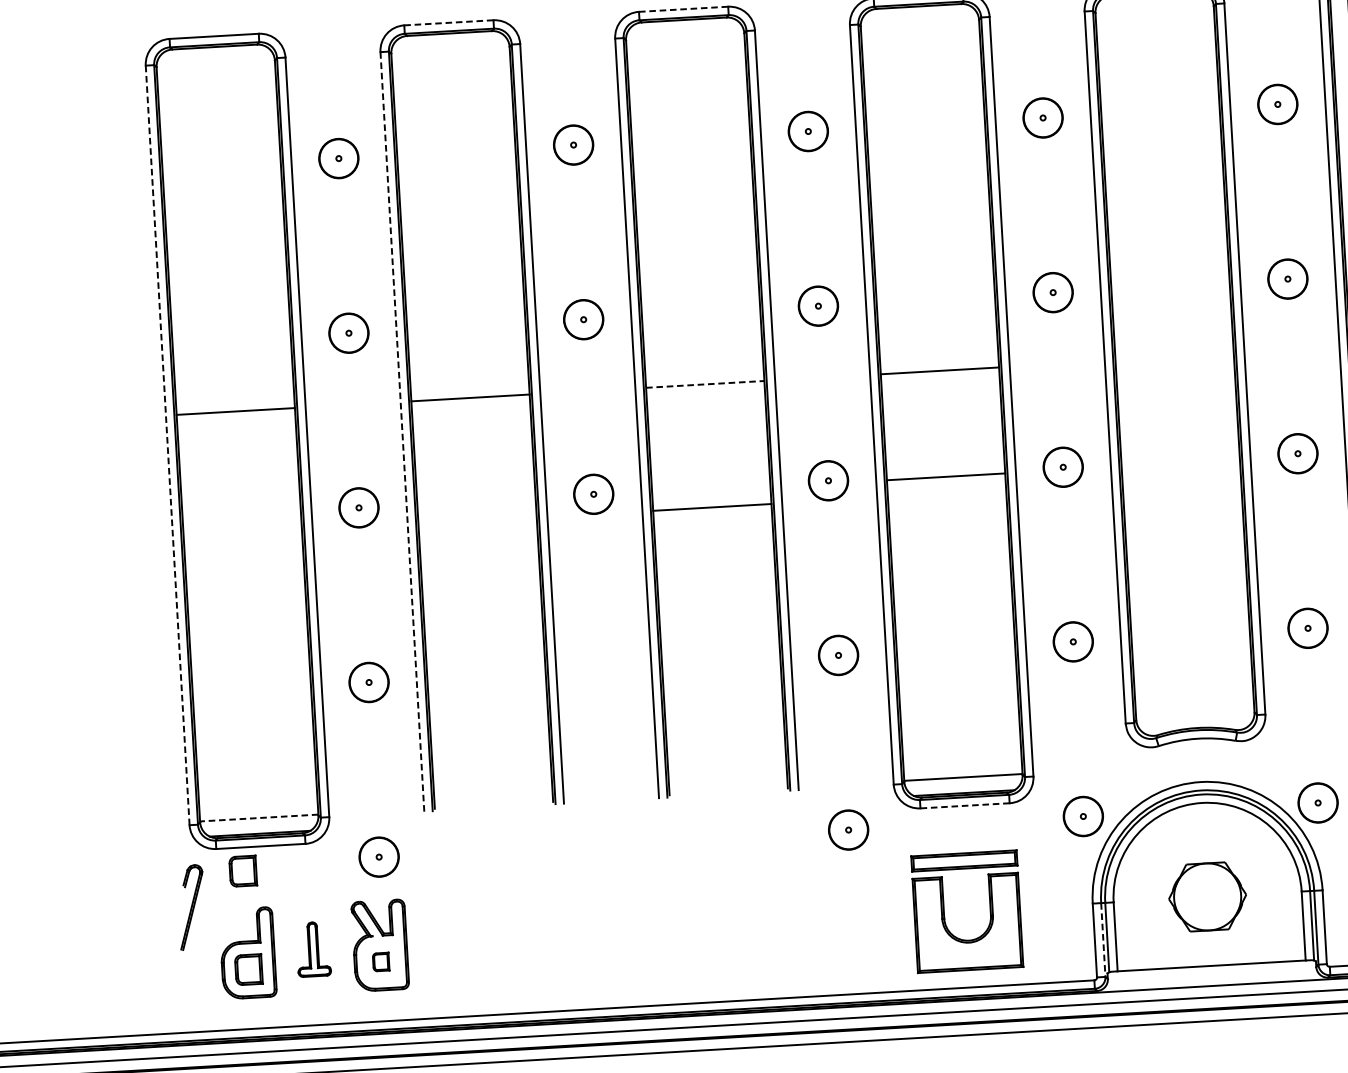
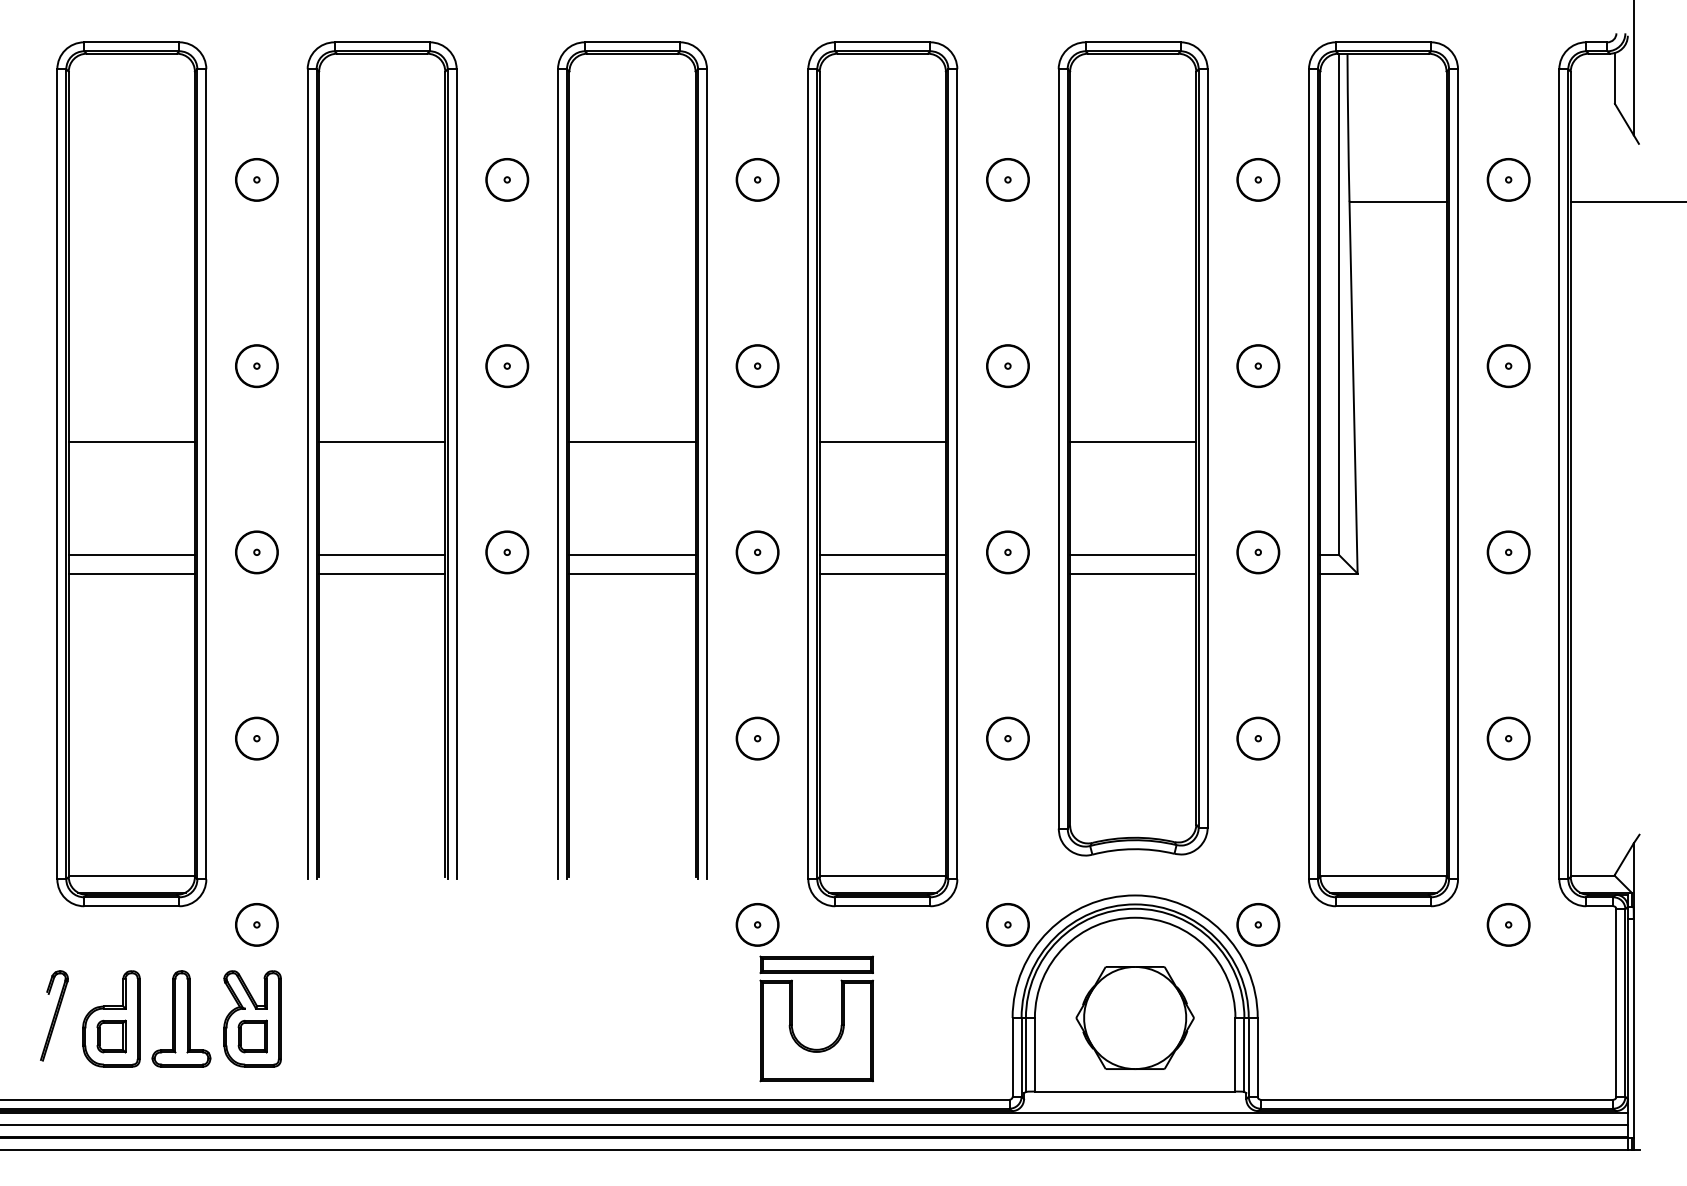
line: (683, 9) -> (632, 42), dashed -> solid
line: (449, 22) -> (382, 42), dashed -> solid
line: (1174, 357) -> (1133, 442), added
line: (706, 384) -> (633, 442), dashed -> solid
line: (402, 431) -> (307, 473), dashed -> solid
line: (167, 444) -> (57, 473), dashed -> solid
line: (1181, 463) -> (1133, 555), added
line: (1182, 480) -> (1133, 573), added
line: (711, 490) -> (632, 555), added
line: (946, 493) -> (882, 573), added
line: (476, 503) -> (382, 555), added
line: (241, 517) -> (131, 555), added
line: (477, 520) -> (382, 573), added
line: (242, 534) -> (131, 573), added
line: (964, 806) -> (882, 906), dashed -> solid
line: (258, 817) -> (131, 875), dashed -> solid
part: (243, 871) -> (111, 931), removed
part: (1207, 896) -> (1134, 1017), size x1.43
part: (191, 907) -> (54, 1015), moved
part: (944, 912) -> (792, 1018), moved
line: (1103, 940) -> (1021, 1057), dashed -> solid
part: (313, 948) -> (181, 1018), size x1.67
part: (381, 962) -> (252, 1036), size x1.67

